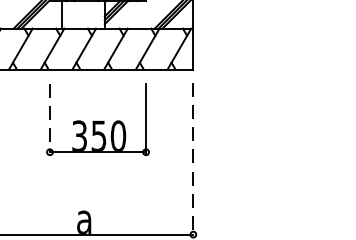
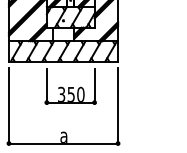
line: (49, 119) -> (46, 86), dashed -> solid
line: (194, 158) -> (118, 105), dashed -> solid

